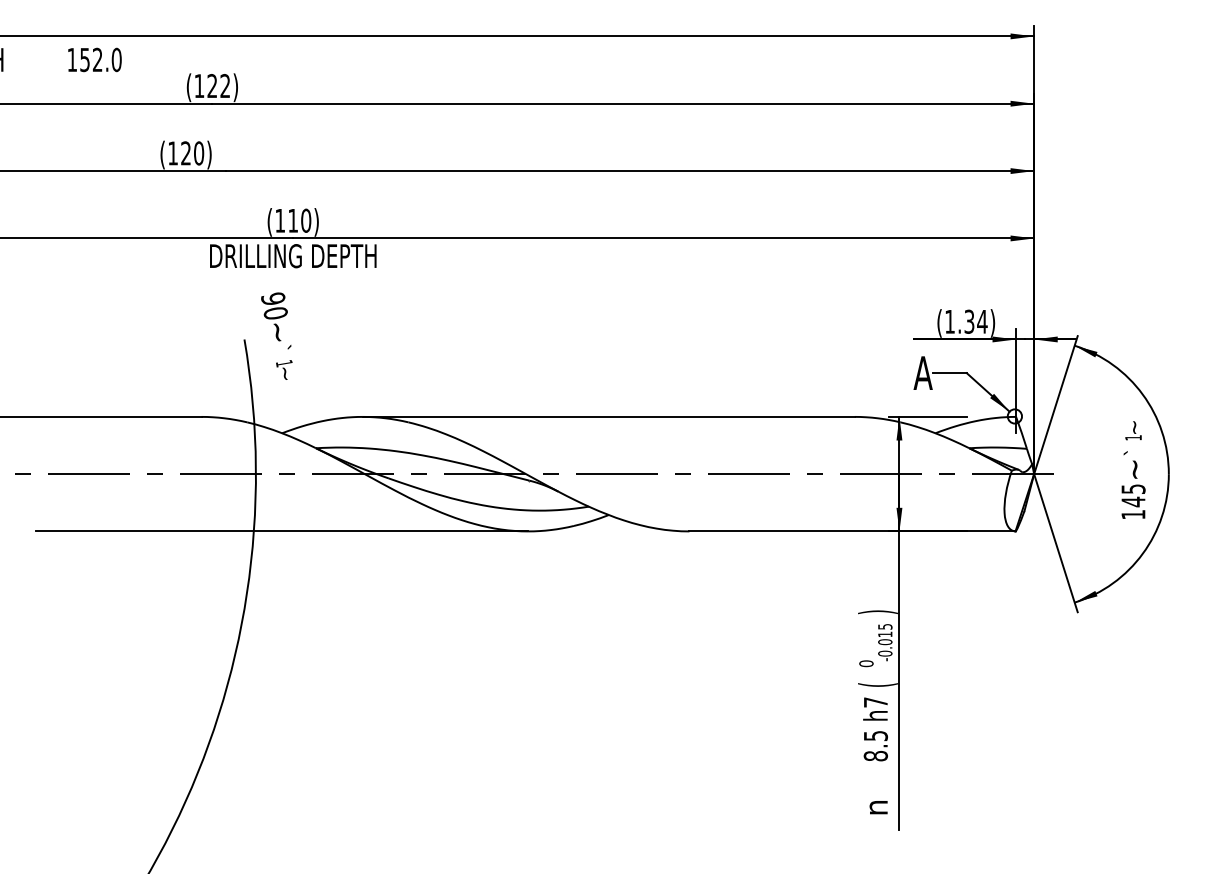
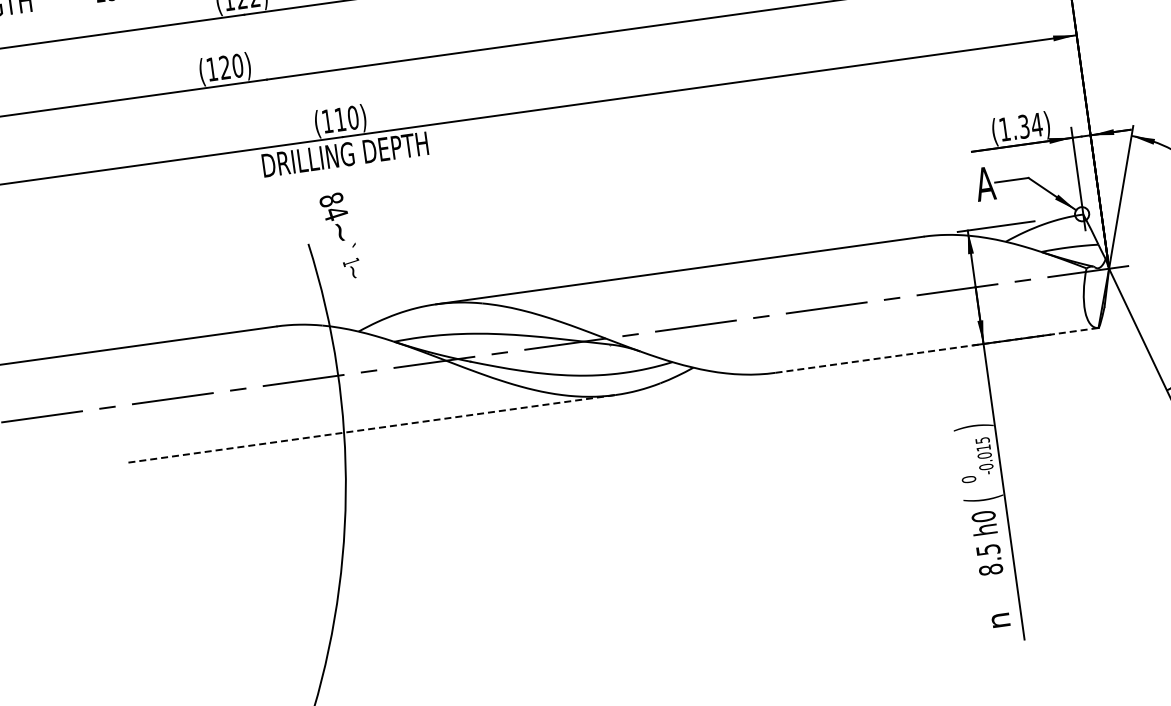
text: (274, 306) -> (333, 207), 90 -> 84
line: (282, 531) -> (372, 428), solid -> dashed
line: (852, 531) -> (937, 350), solid -> dashed
text: (875, 702) -> (983, 516), h7 -> h0

